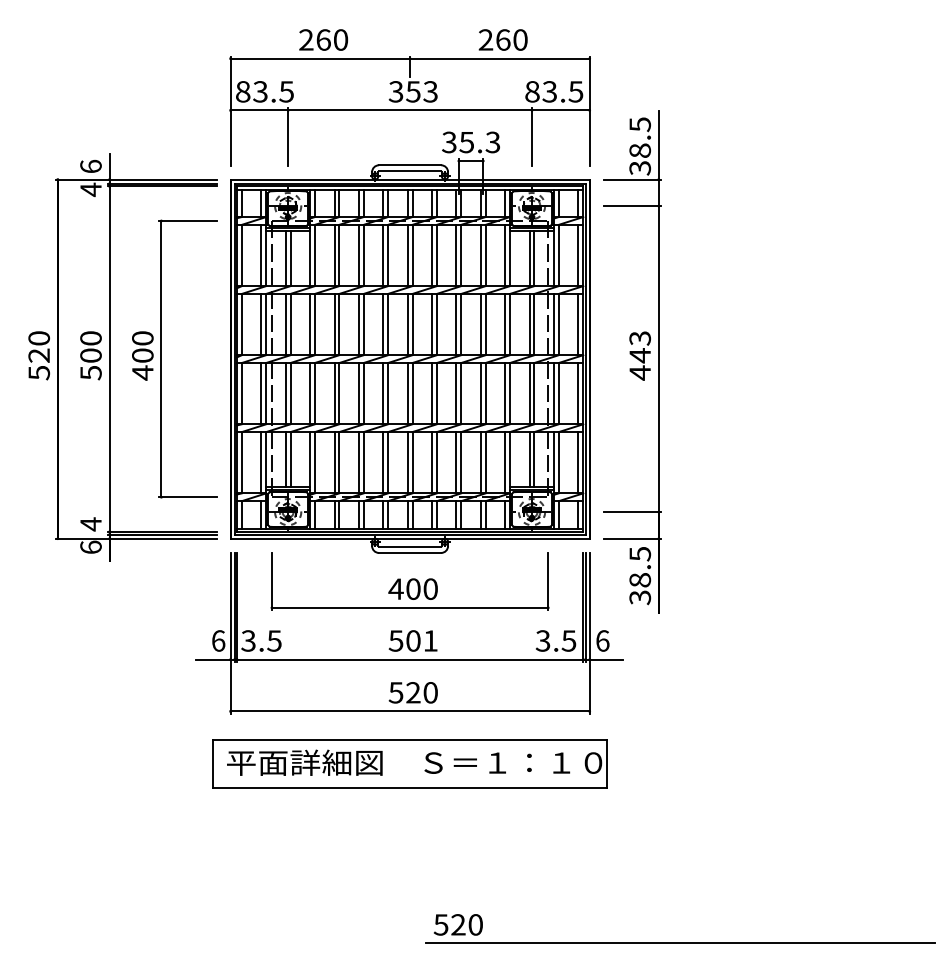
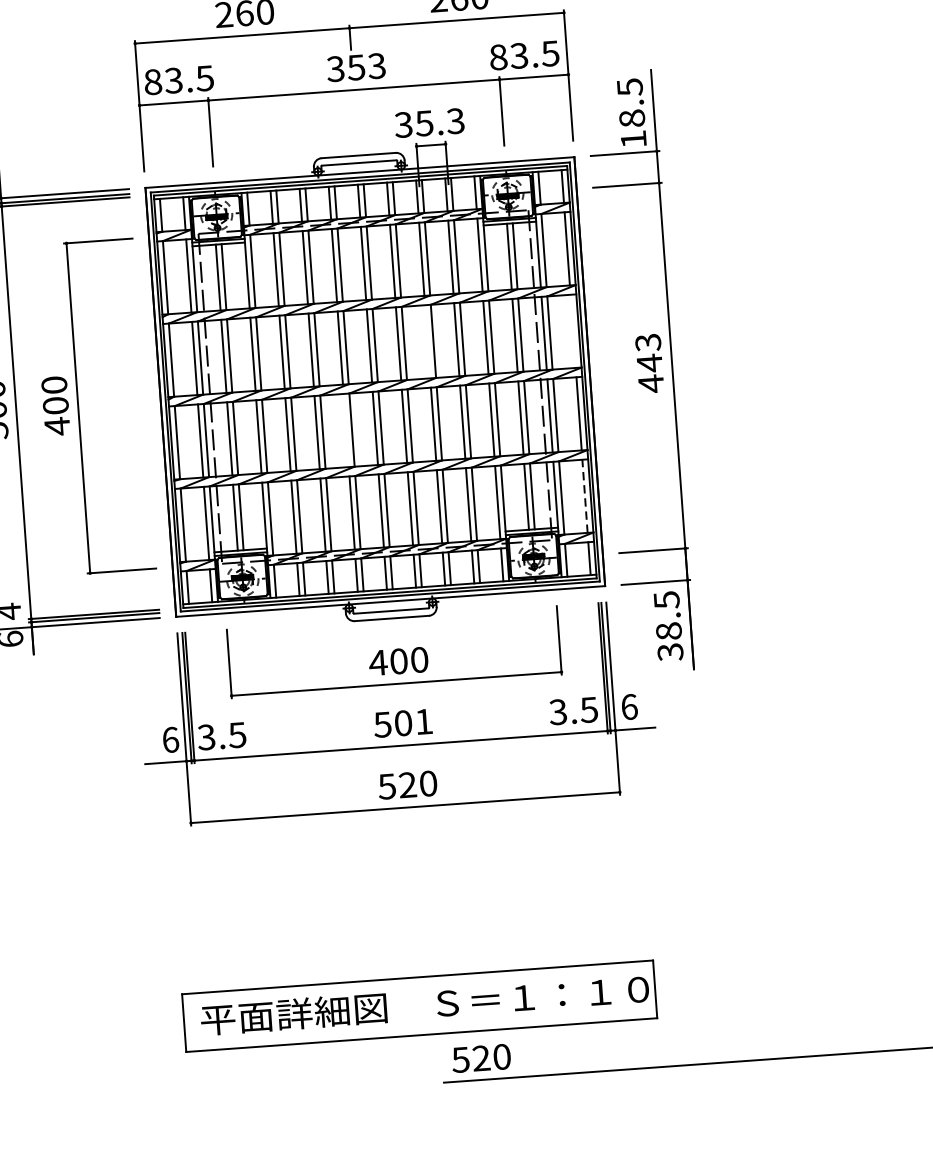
text: (640, 168) -> (634, 139), 38.5 -> 18.5
line: (456, 324) -> (427, 341), removed
line: (578, 324) -> (573, 331), removed
line: (383, 393) -> (346, 430), removed
line: (578, 462) -> (585, 496), solid -> dashed
part: (409, 763) -> (418, 1006), moved

